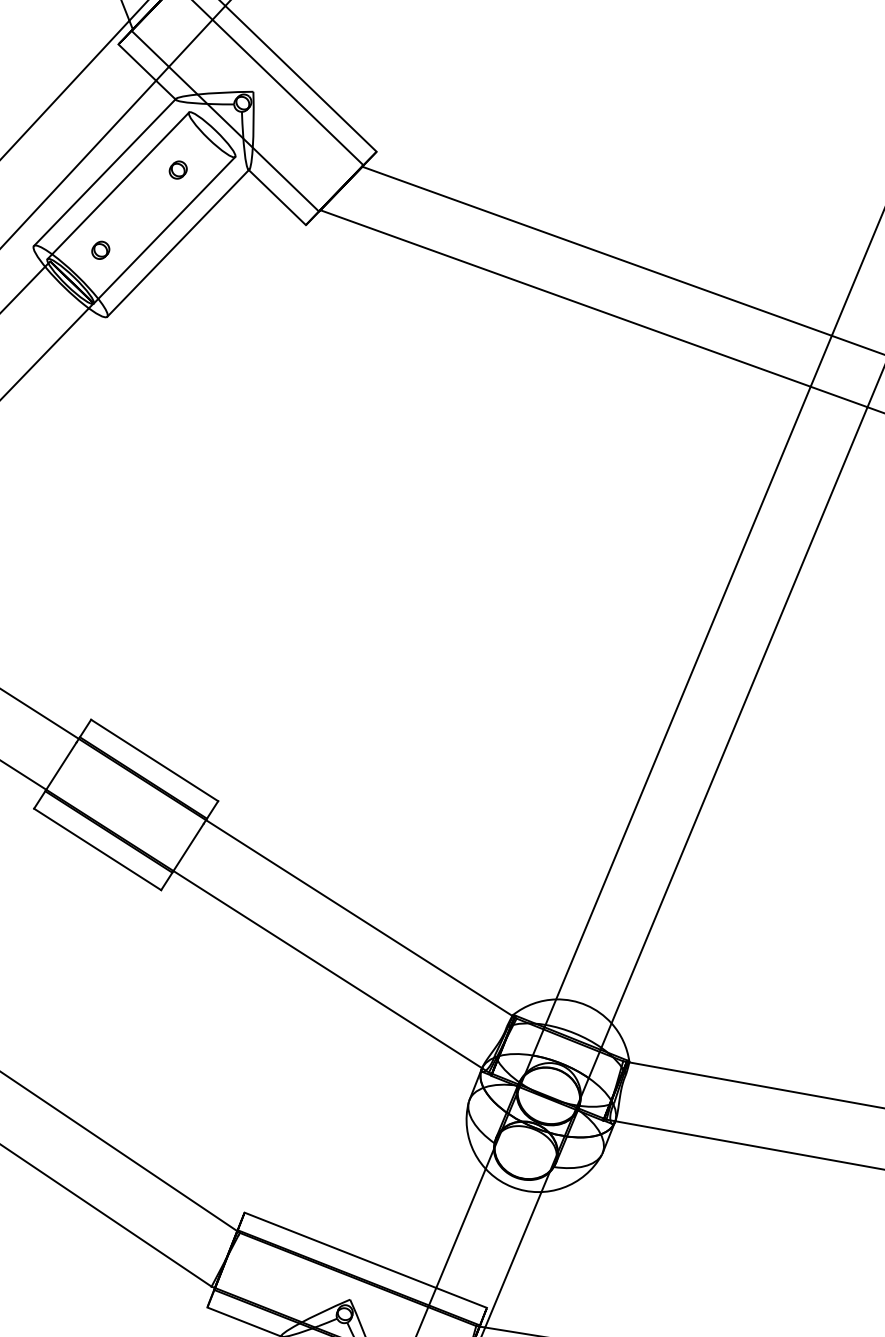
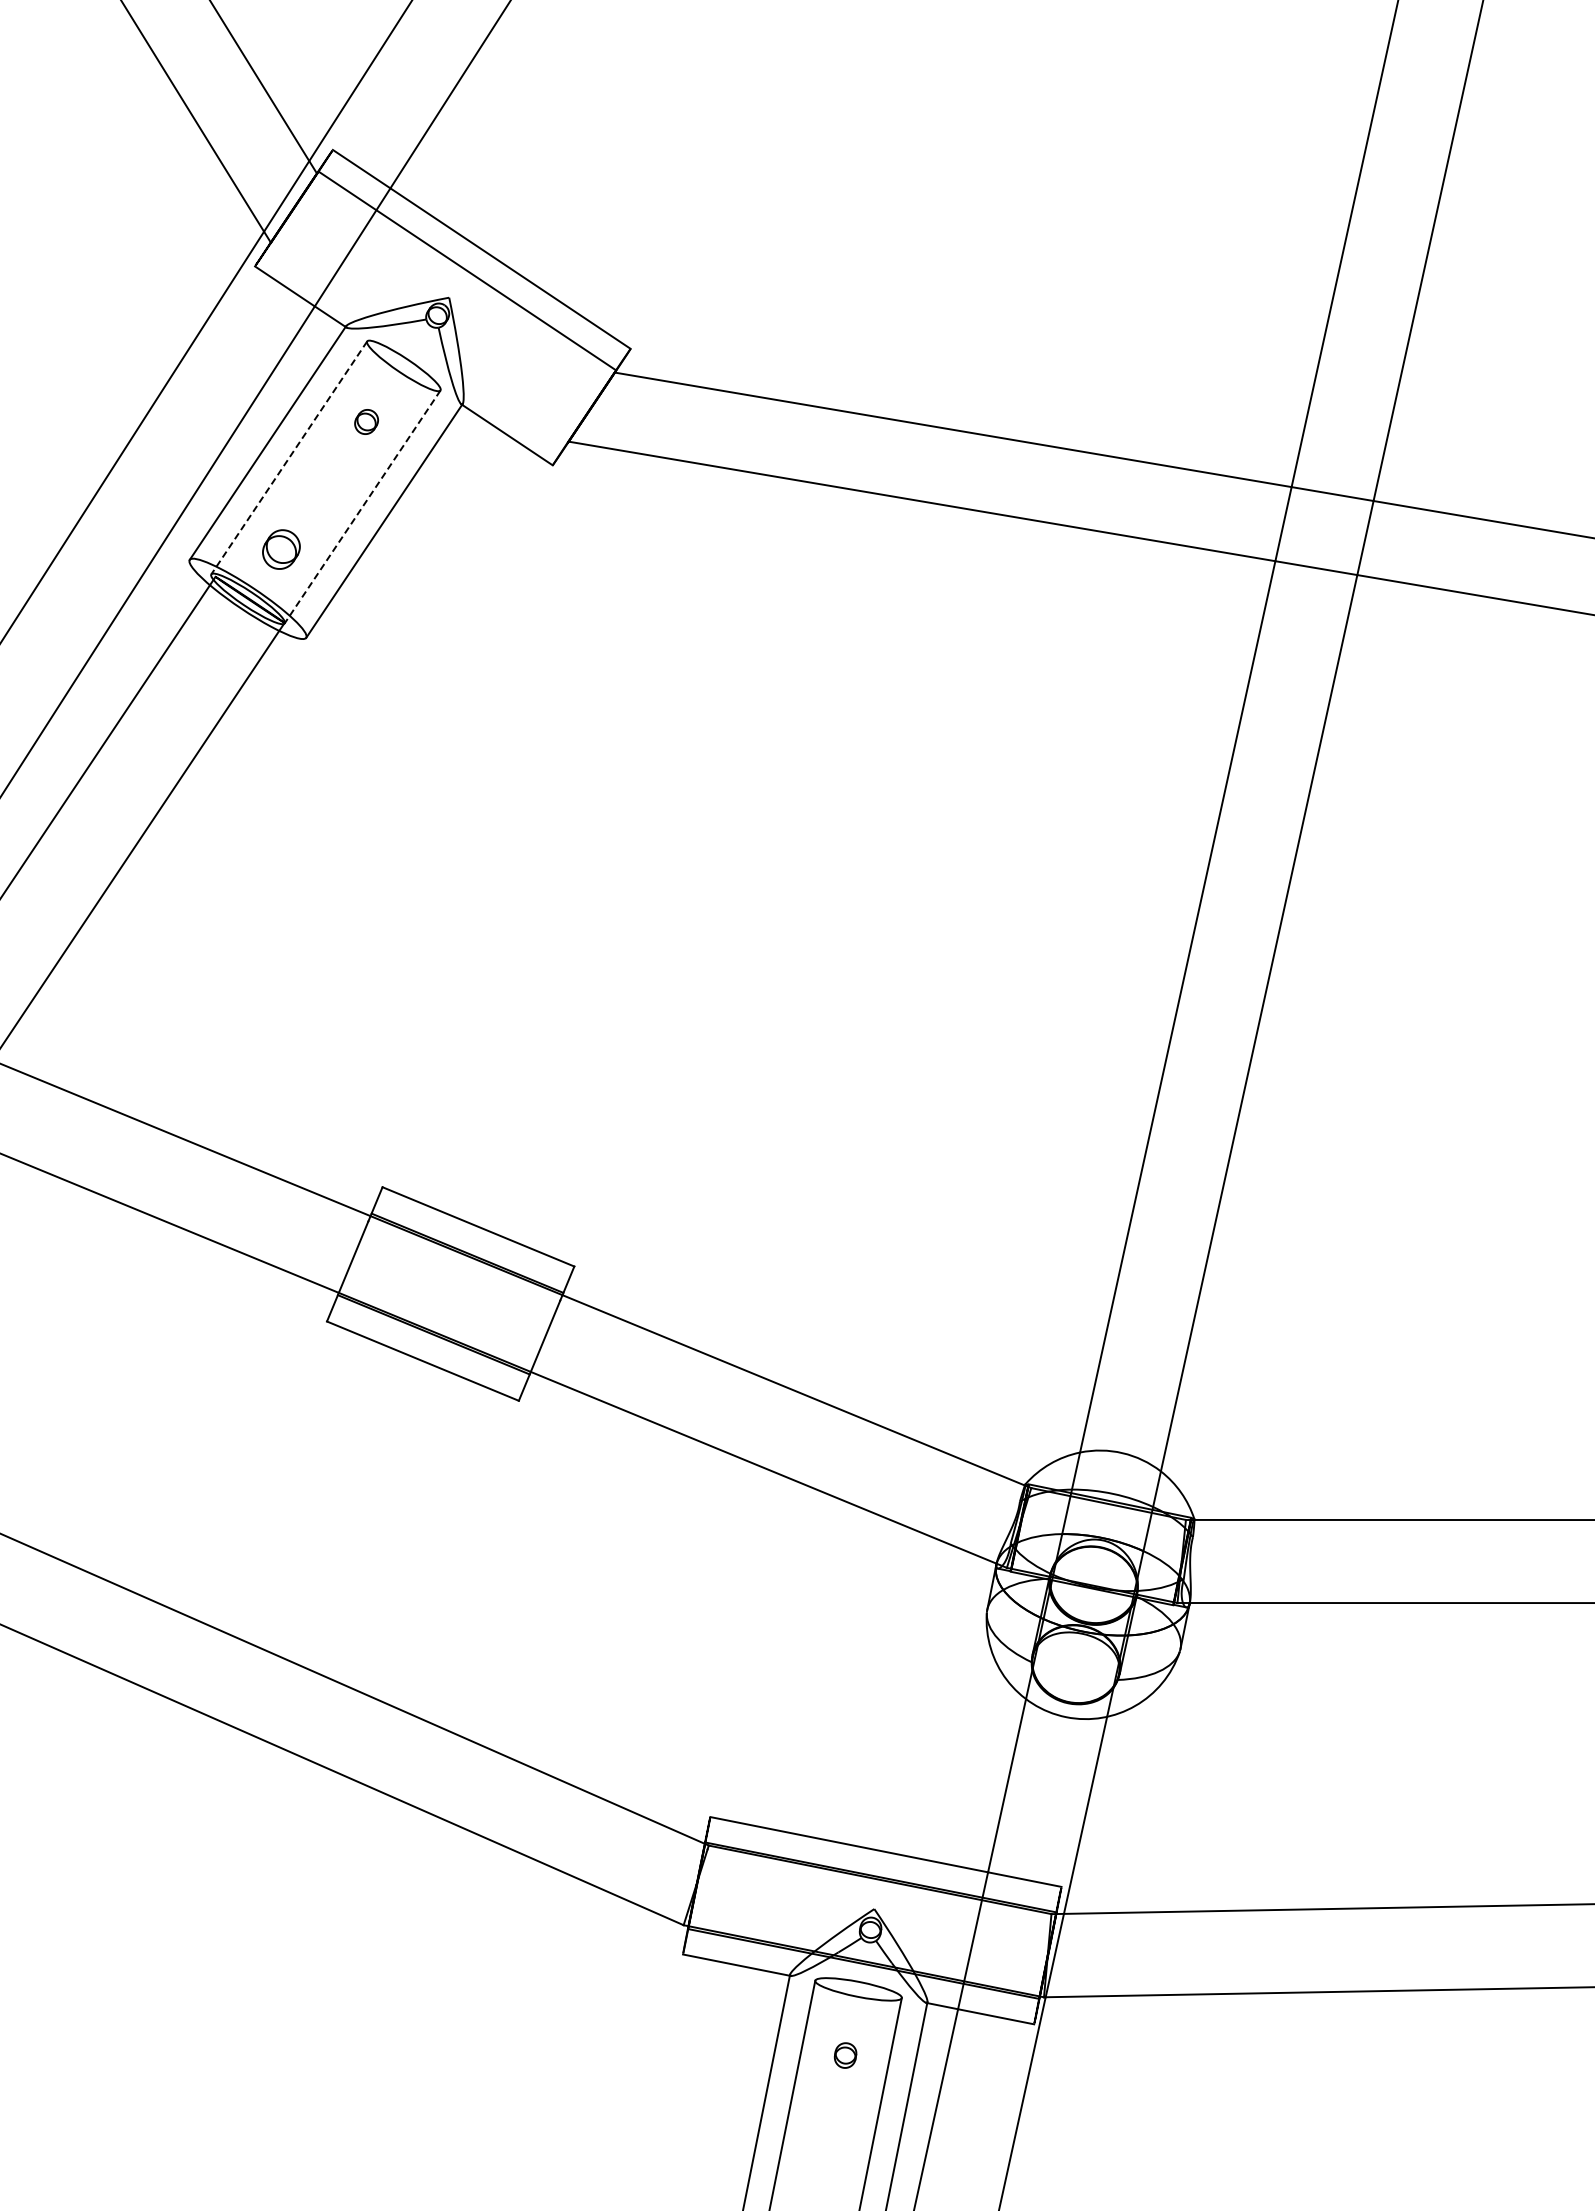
line: (225, 120) -> (418, 343), removed
line: (118, 186) -> (289, 458), solid -> dashed
line: (164, 230) -> (362, 507), solid -> dashed
part: (100, 250) -> (280, 549), size x1.6

